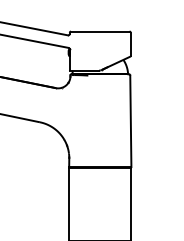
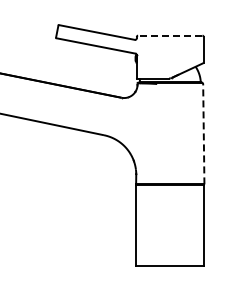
line: (99, 31) -> (169, 35), solid -> dashed
line: (130, 120) -> (203, 133), solid -> dashed

